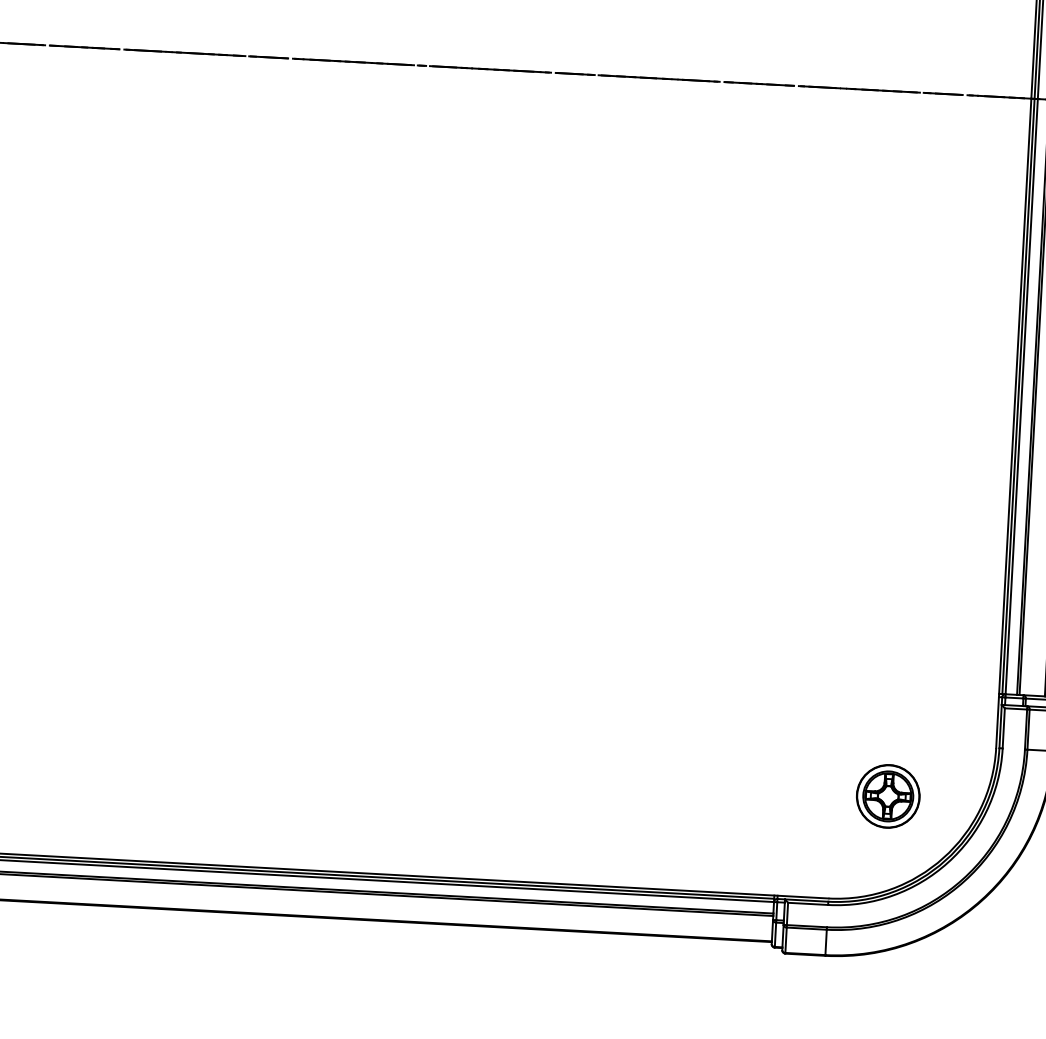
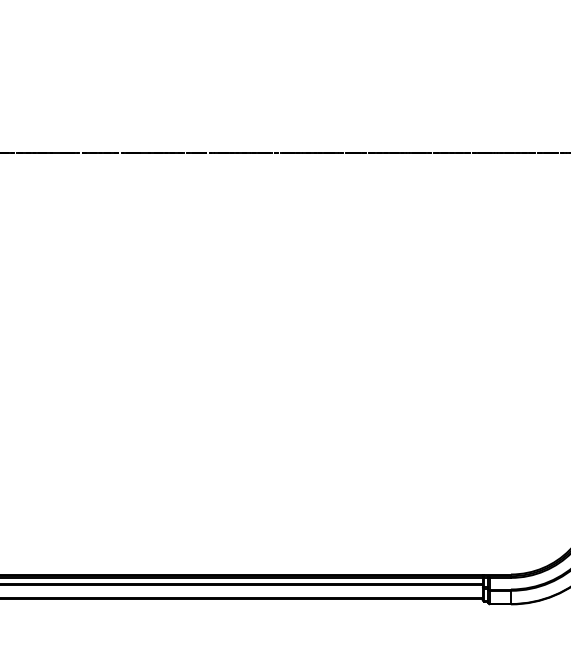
part: (887, 795) -> (538, 519), removed

